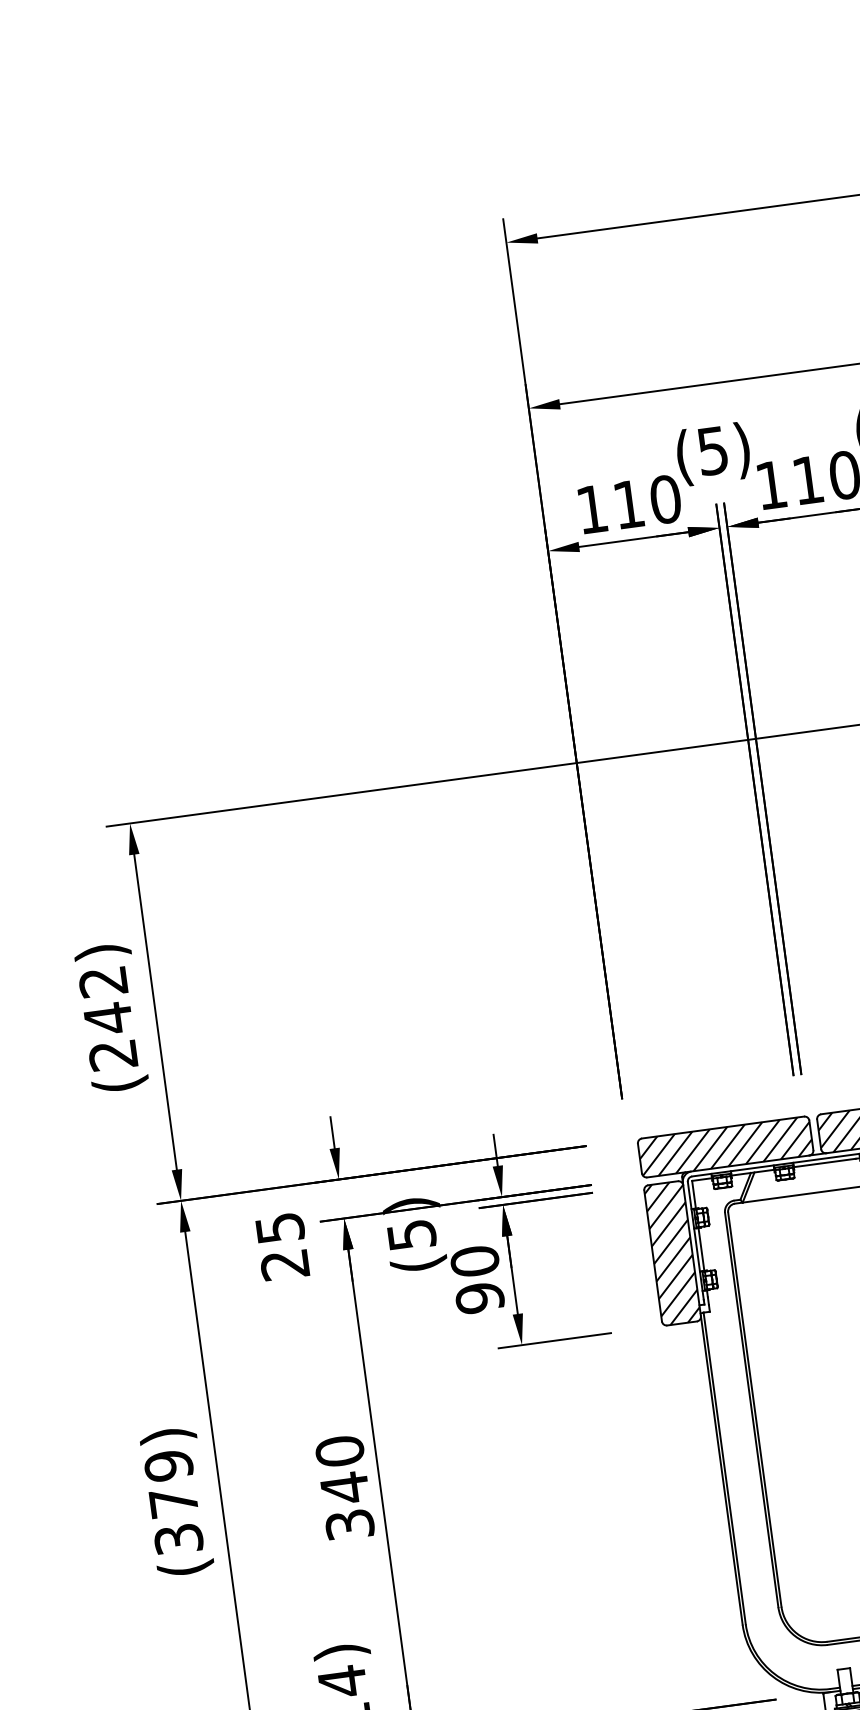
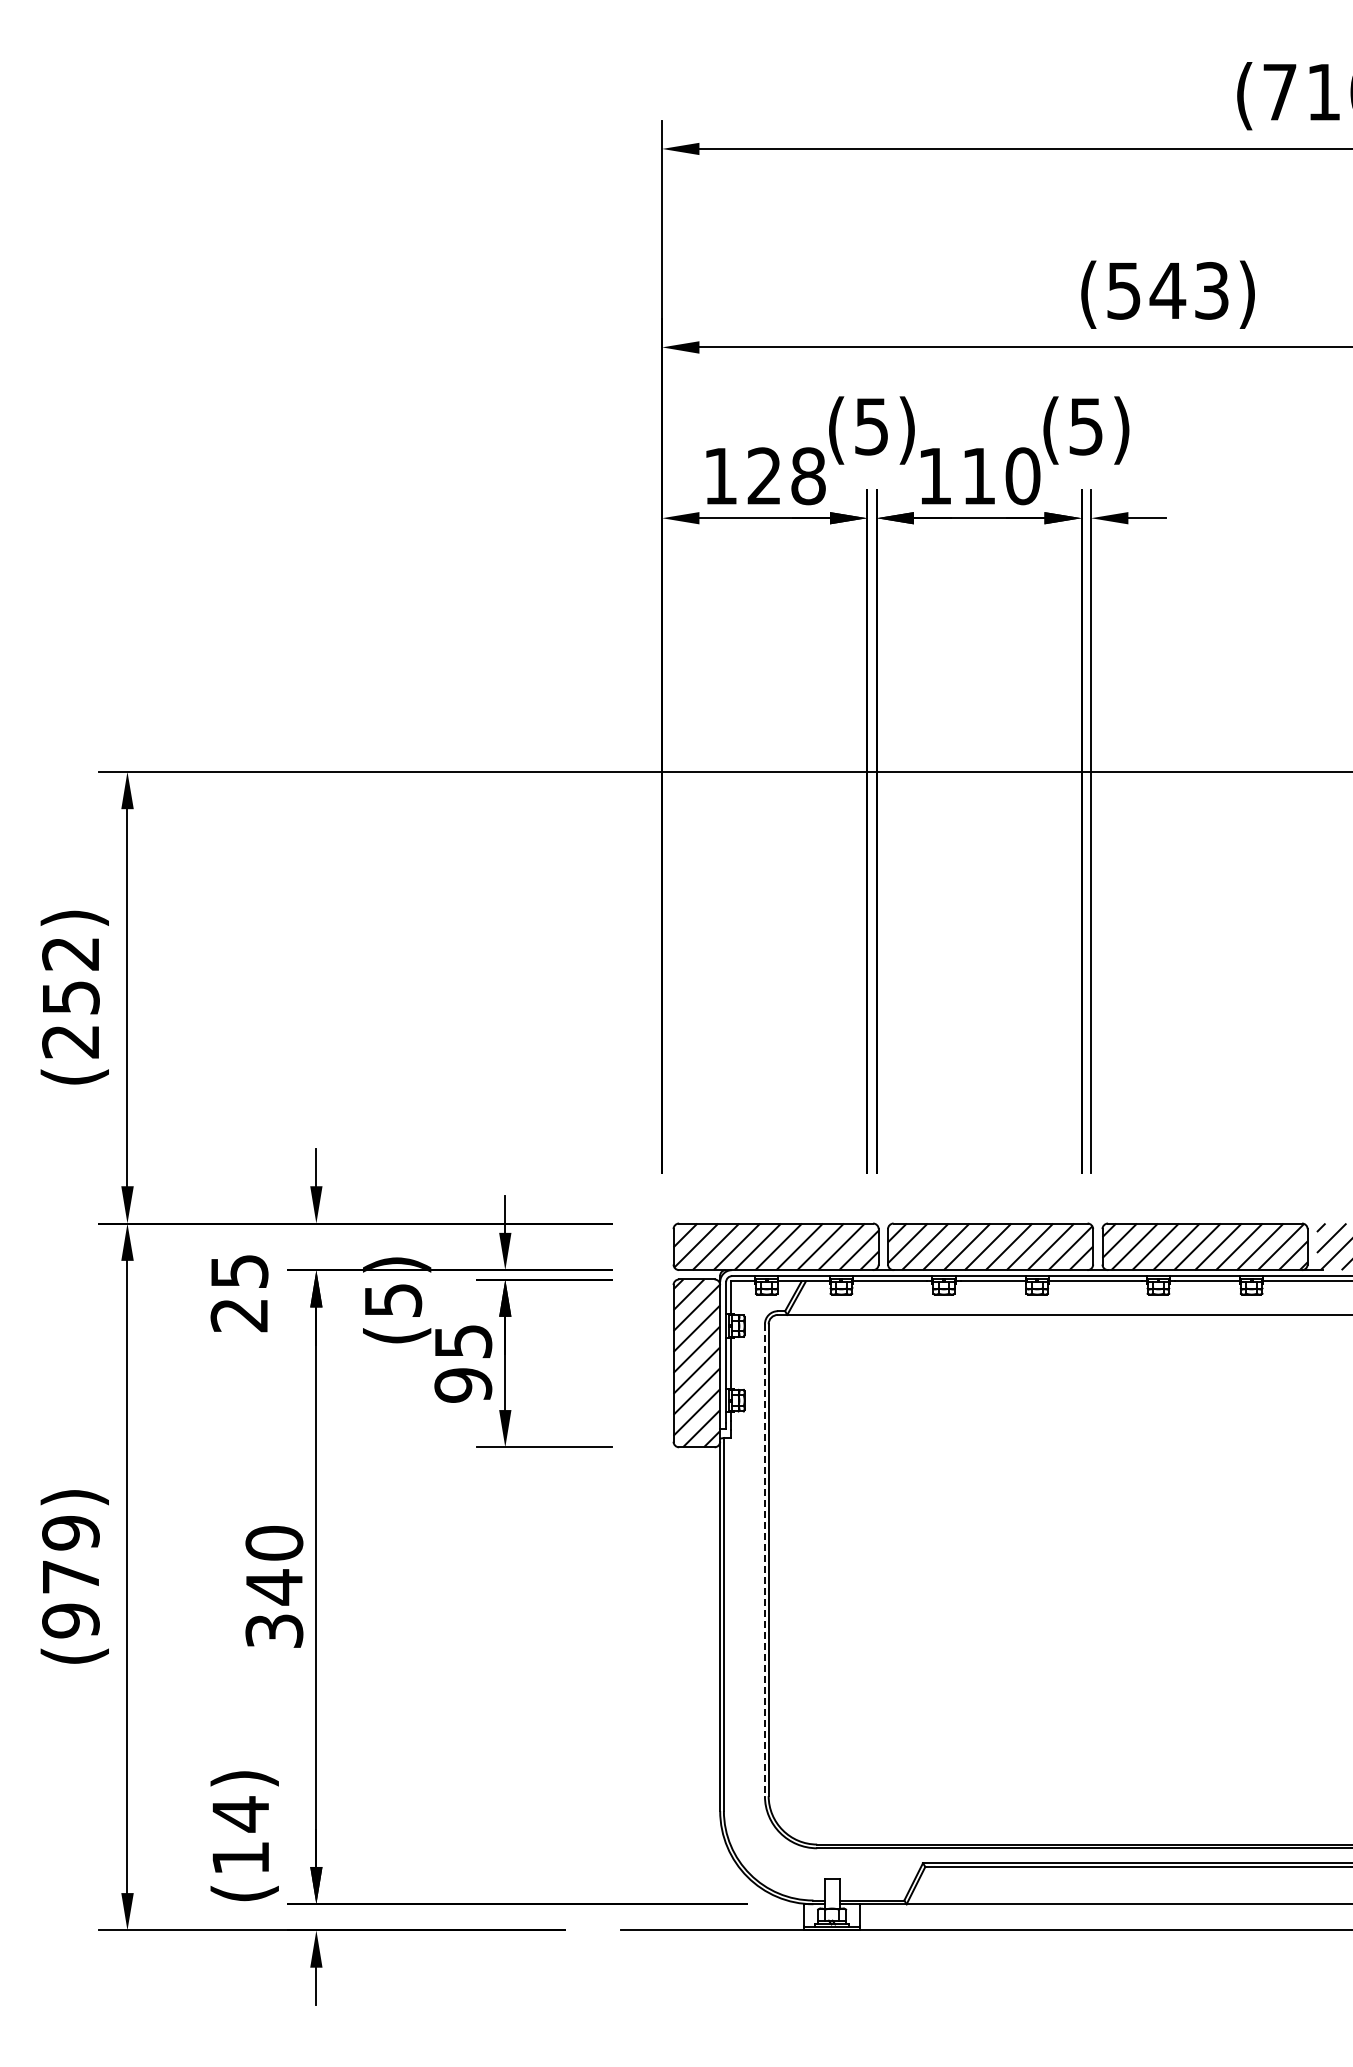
text: (647, 501) -> (786, 475), 110 -> 128
text: (108, 1018) -> (71, 997), (242) -> (252)
text: (475, 1261) -> (463, 1341), 90 -> 95
line: (751, 1410) -> (764, 1560), solid -> dashed
text: (178, 1538) -> (70, 1620), (379) -> (979)

